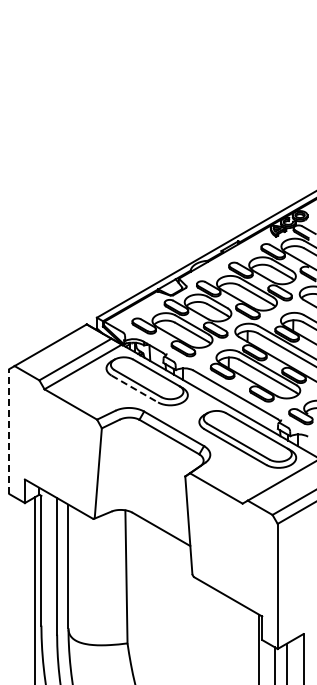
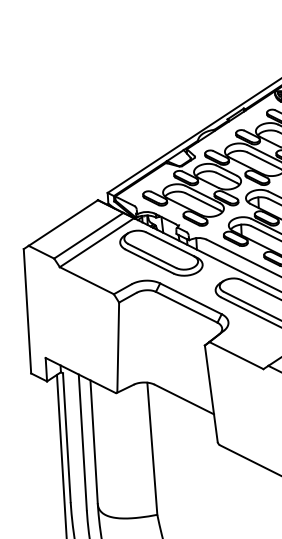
line: (134, 389) -> (149, 262), dashed -> solid
line: (9, 431) -> (27, 311), dashed -> solid

